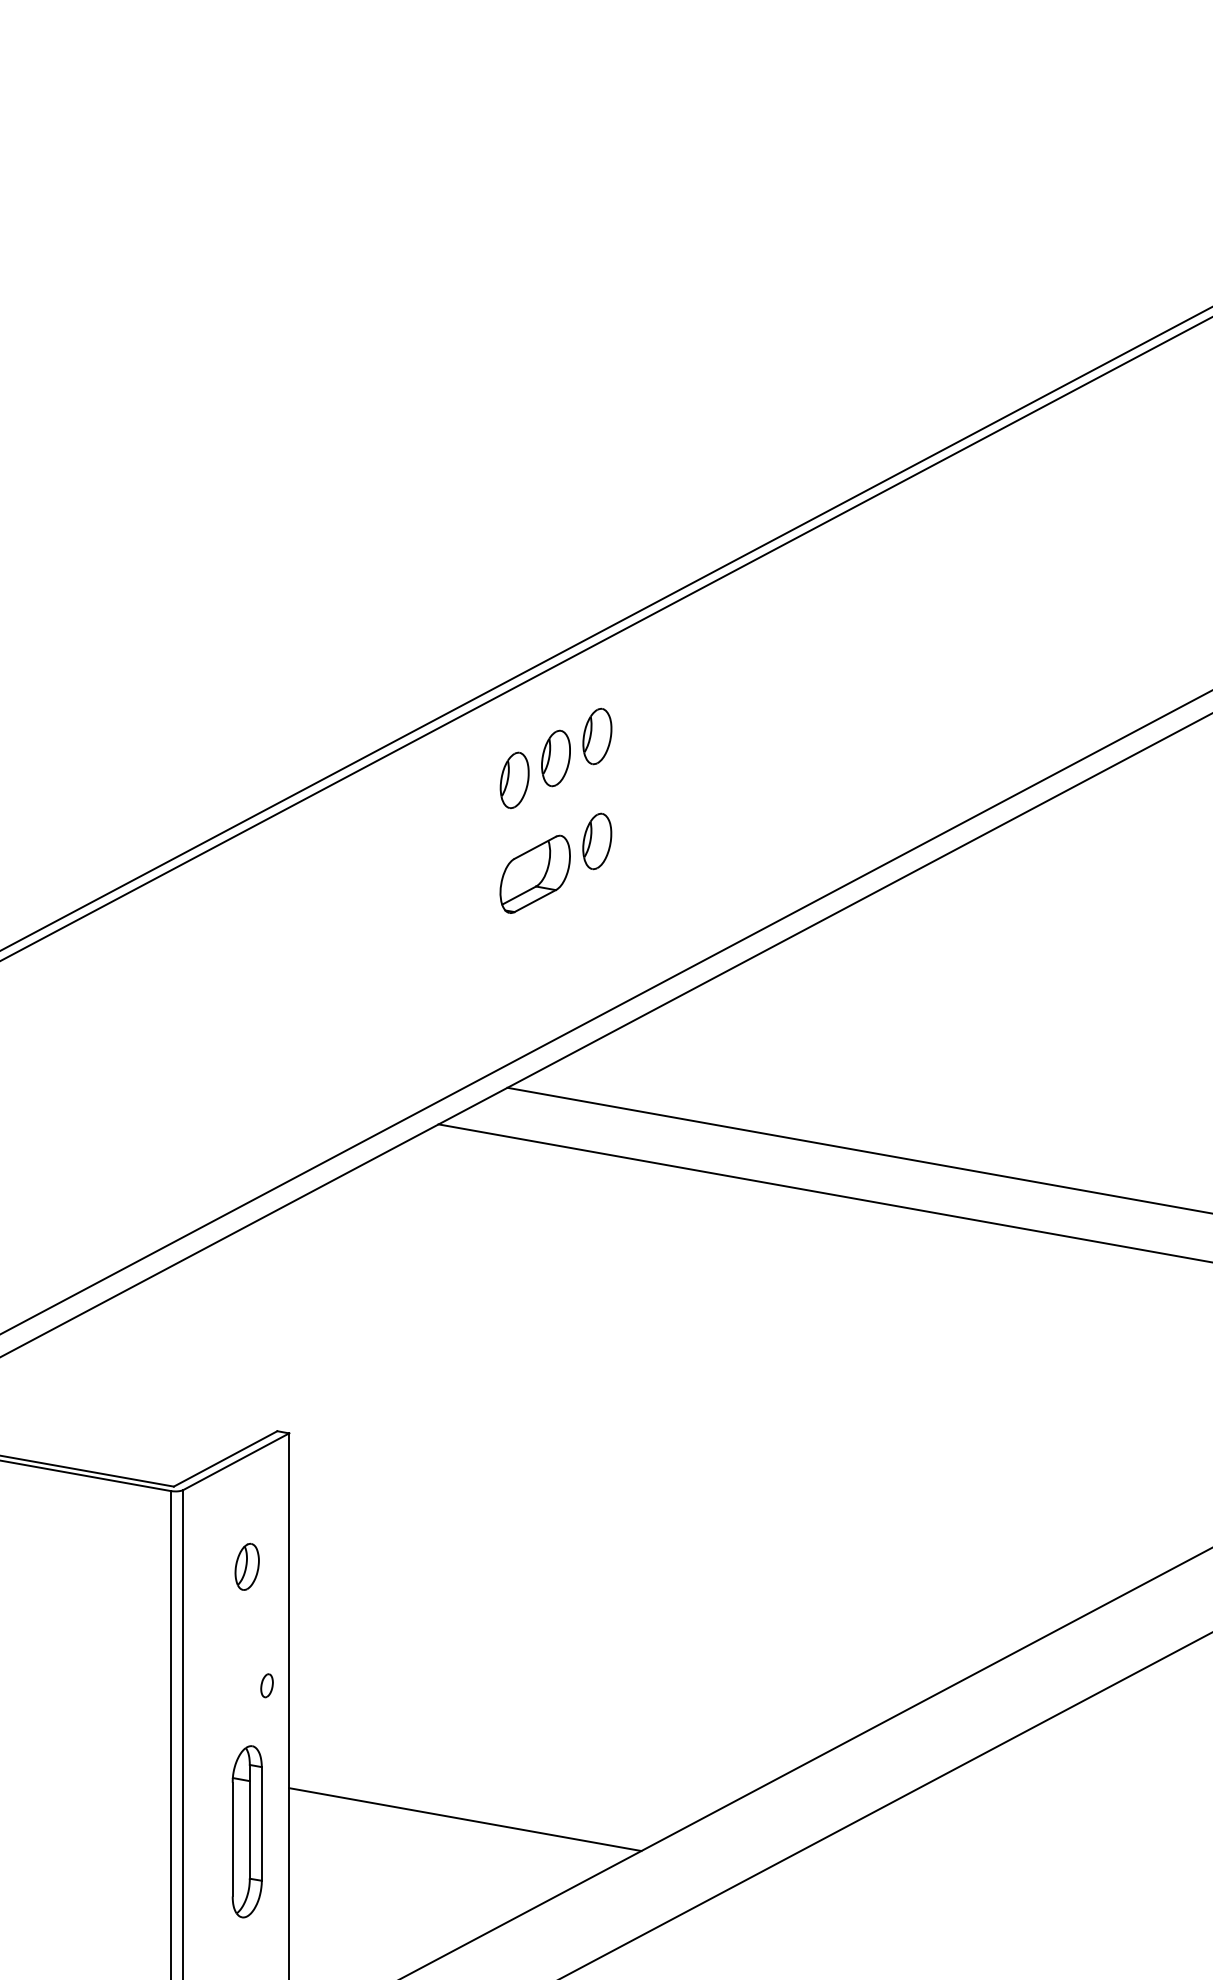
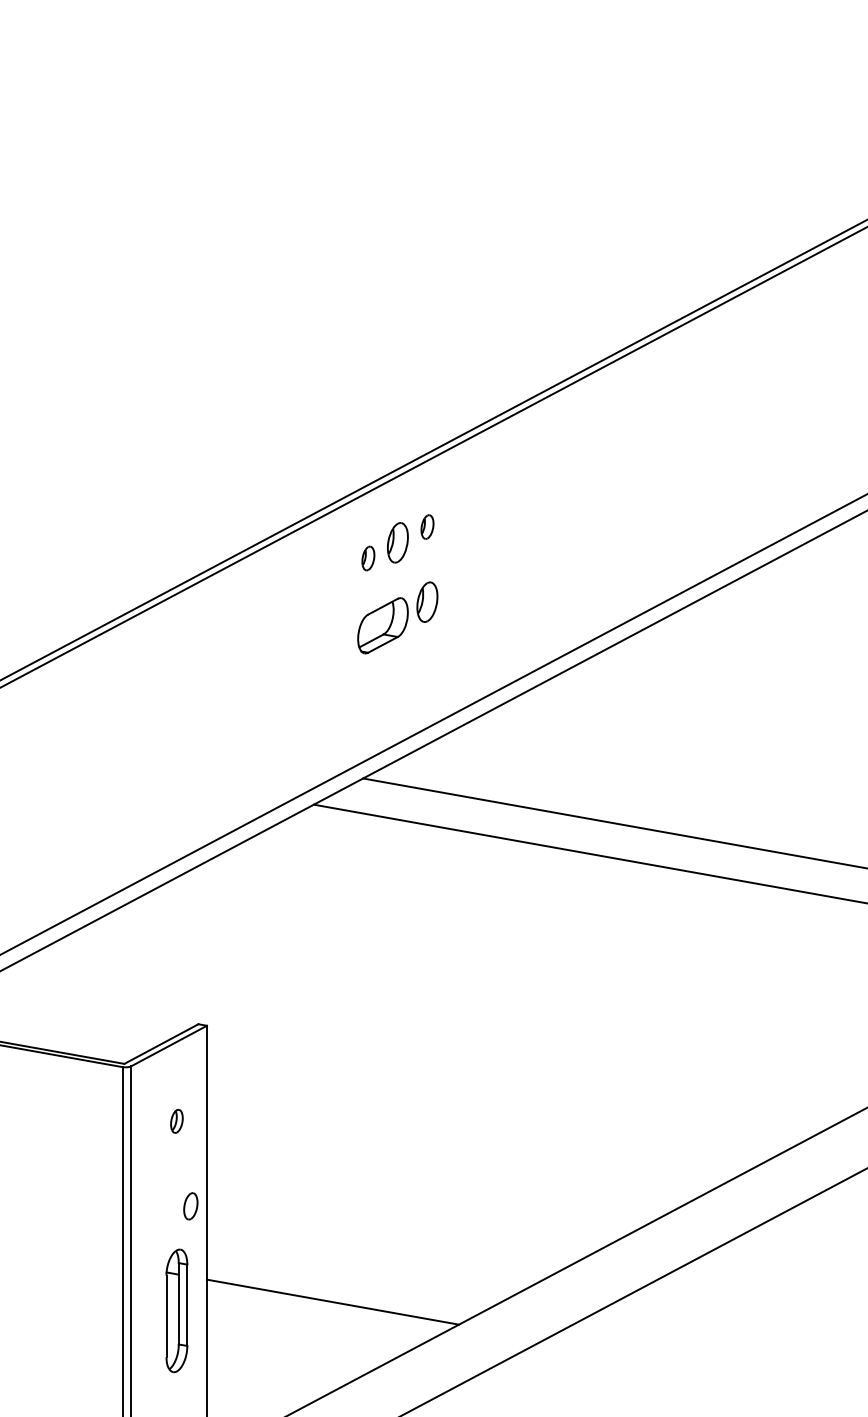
part: (597, 735) -> (427, 526), size x0.6
part: (514, 780) -> (368, 558), size x0.6
part: (246, 1567) -> (176, 1121), size x0.7
part: (267, 1685) -> (191, 1206), size x1.6

